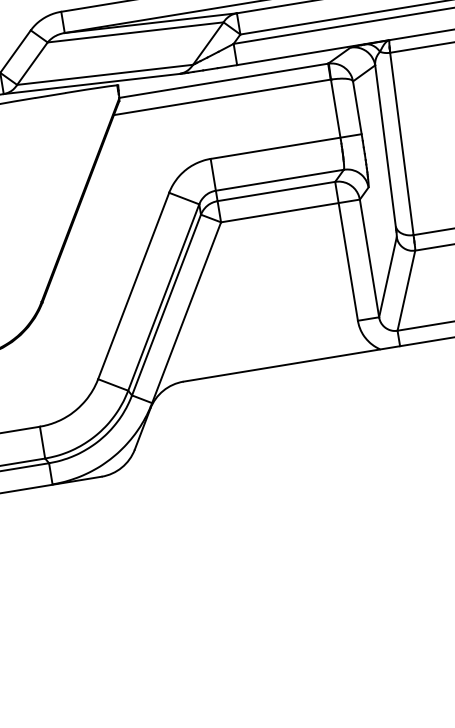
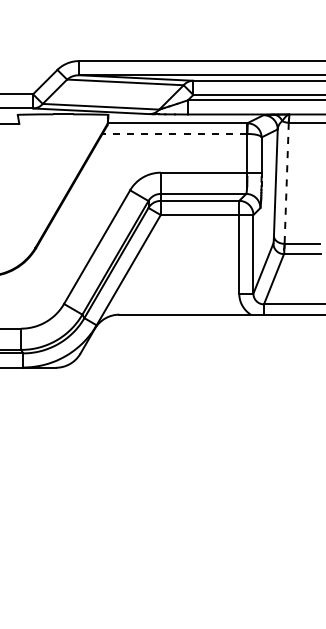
line: (221, 96) -> (174, 133), solid -> dashed
line: (401, 144) -> (286, 183), solid -> dashed

